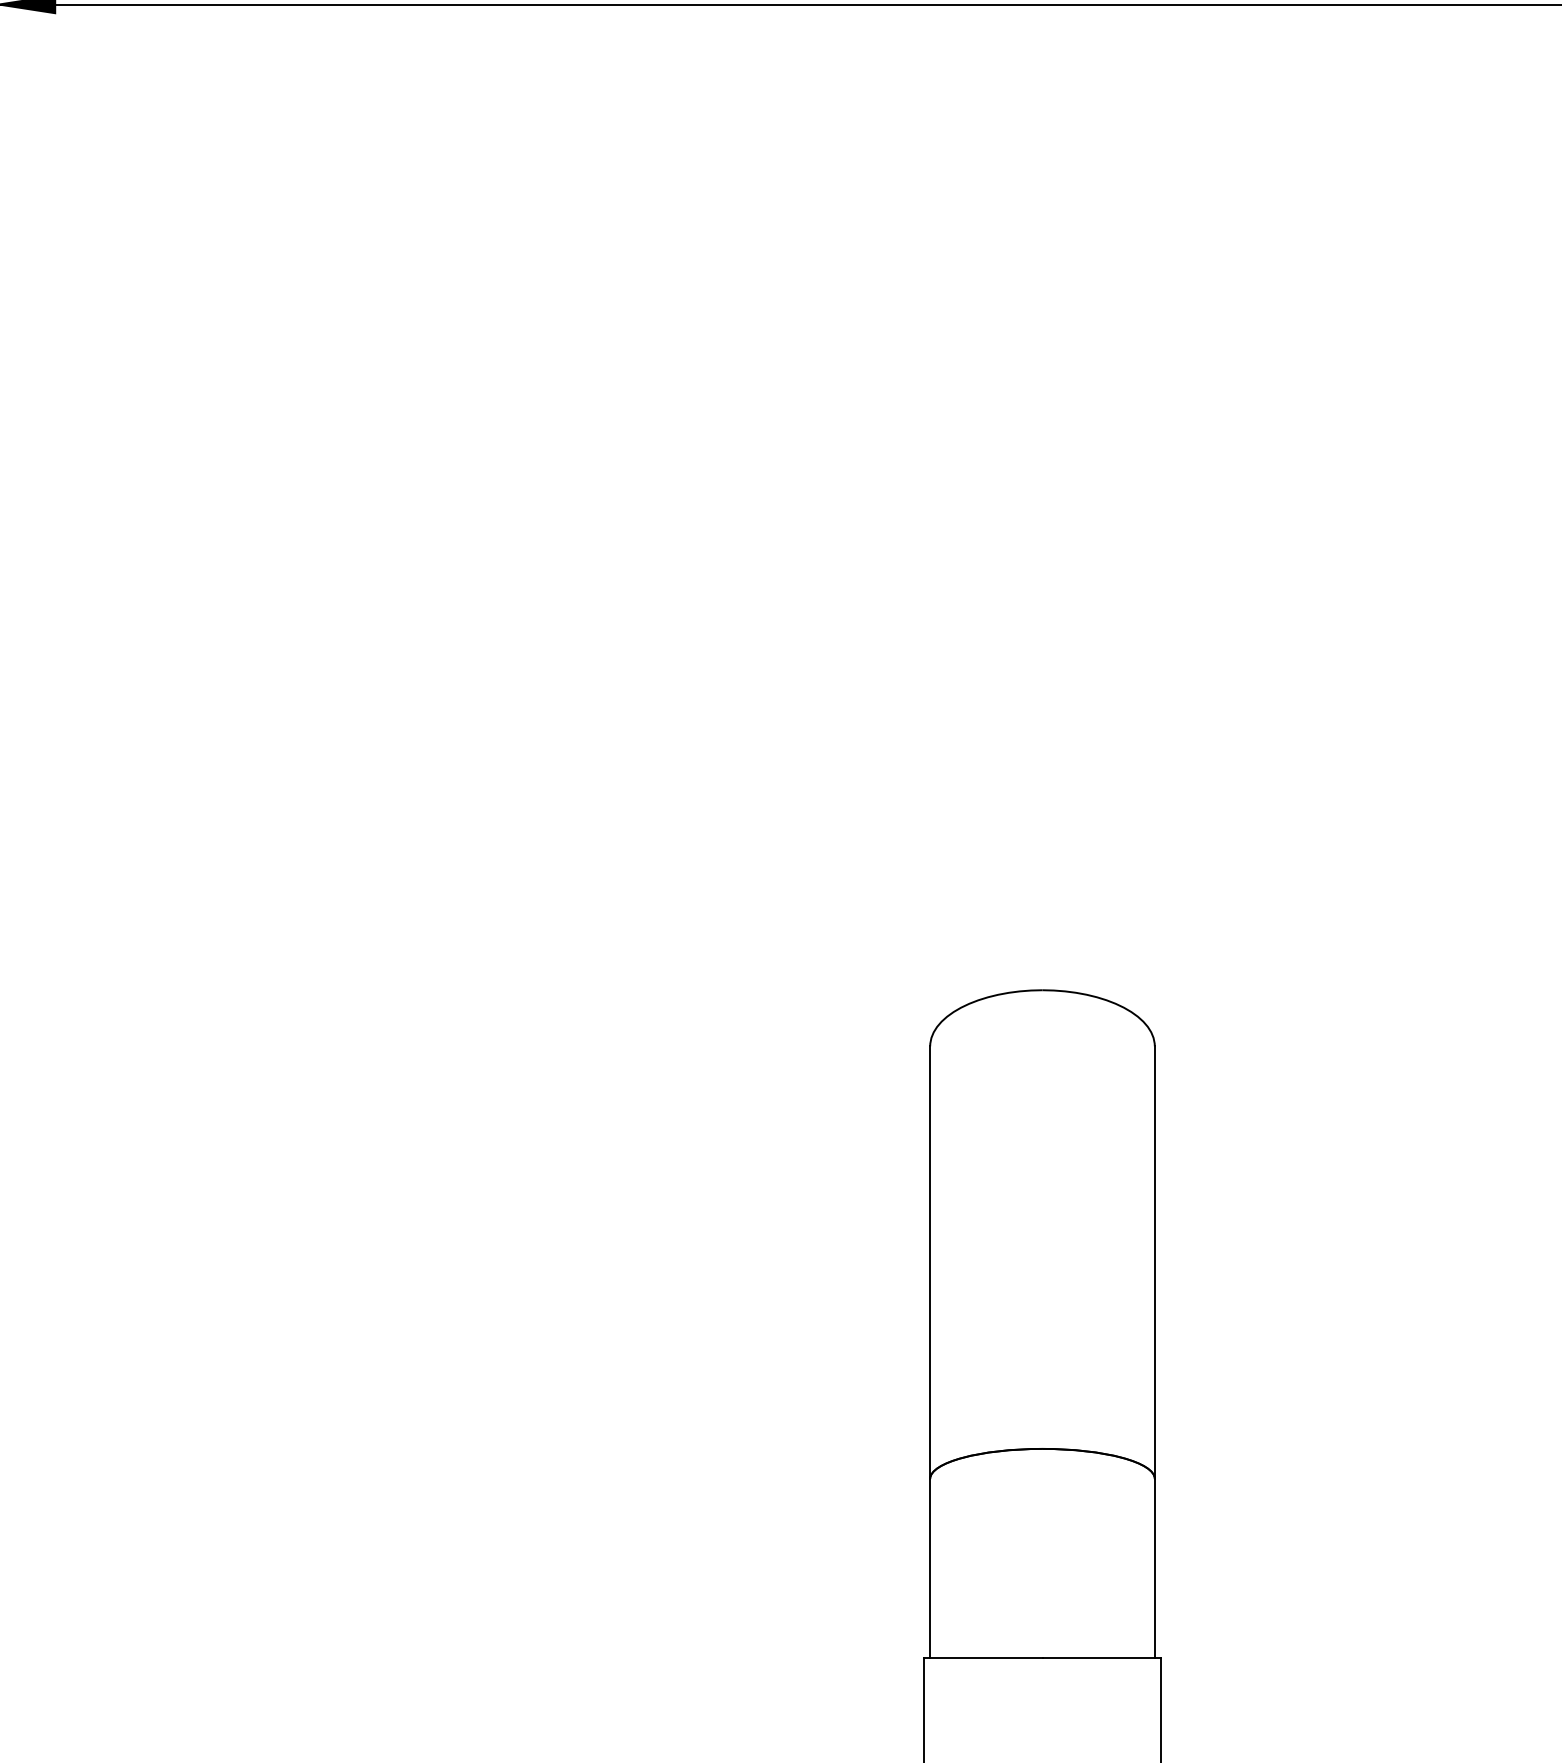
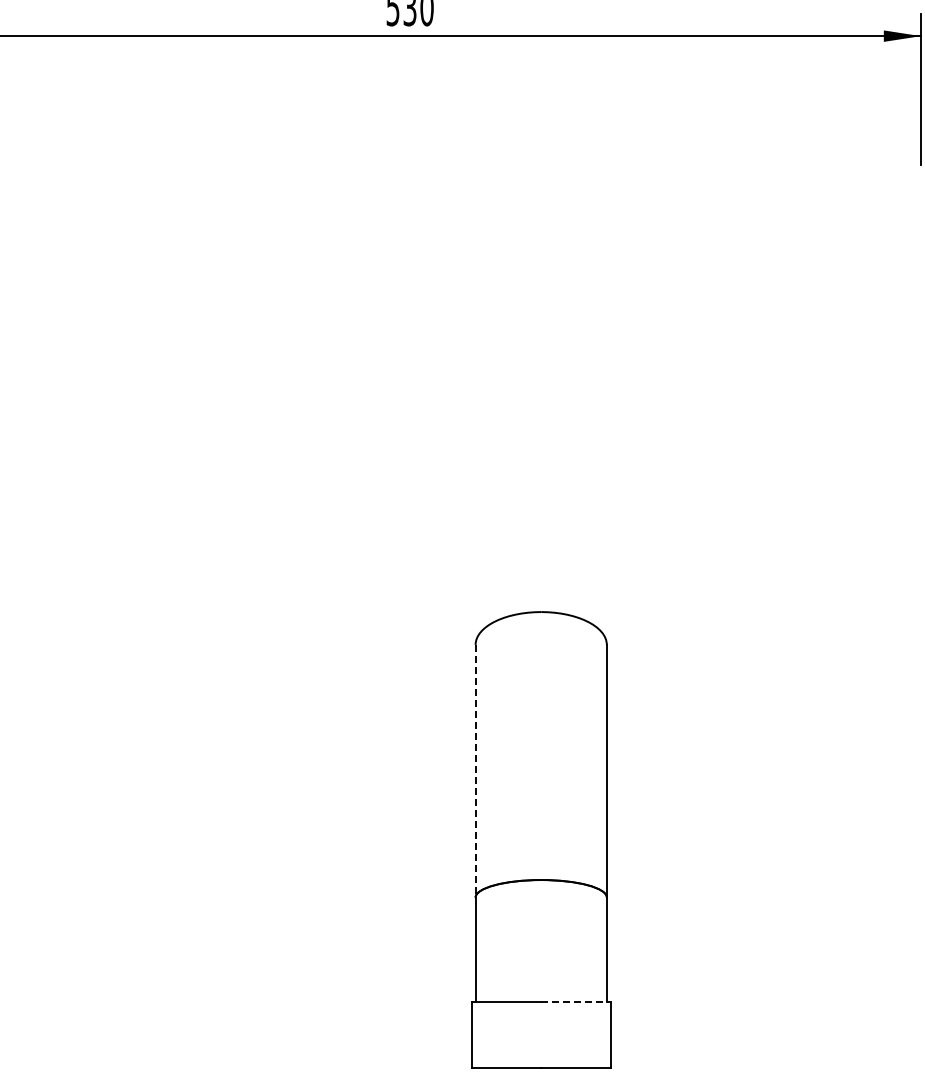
line: (929, 1263) -> (475, 771), solid -> dashed
line: (1101, 1656) -> (575, 1001), solid -> dashed

